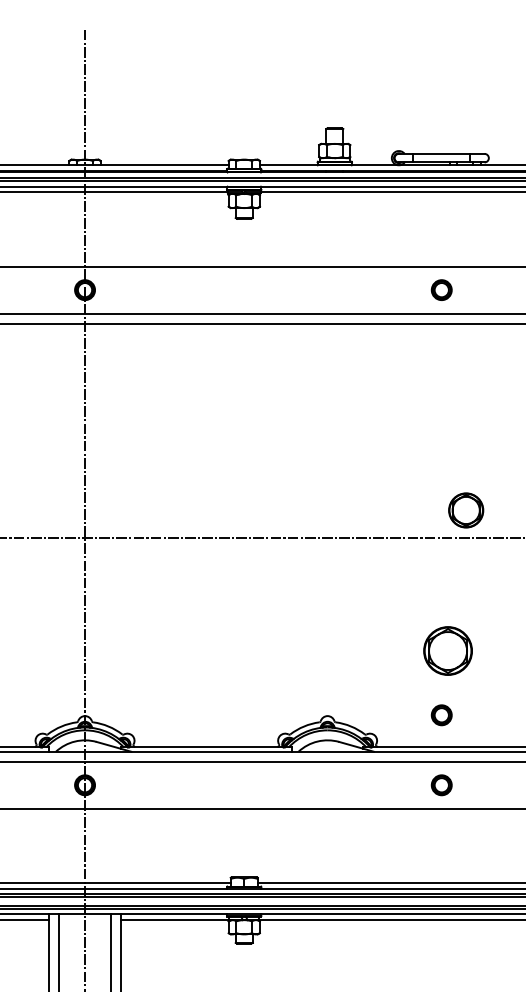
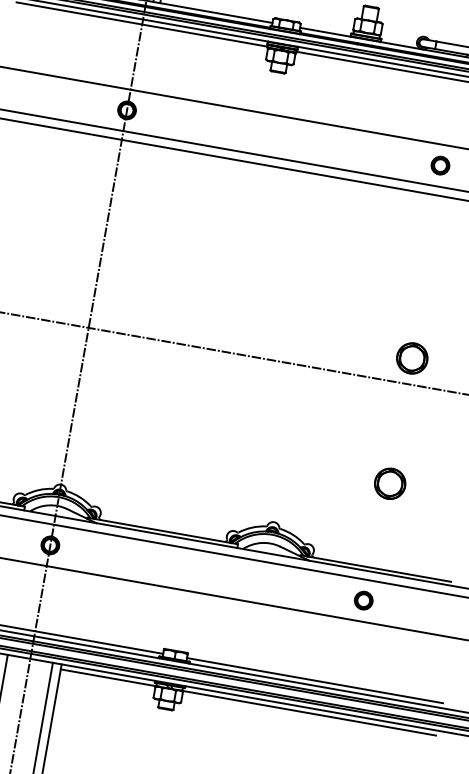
part: (466, 510) -> (412, 358), moved
part: (448, 651) -> (390, 484), size x0.71
part: (441, 715) -> (374, 539), removed

